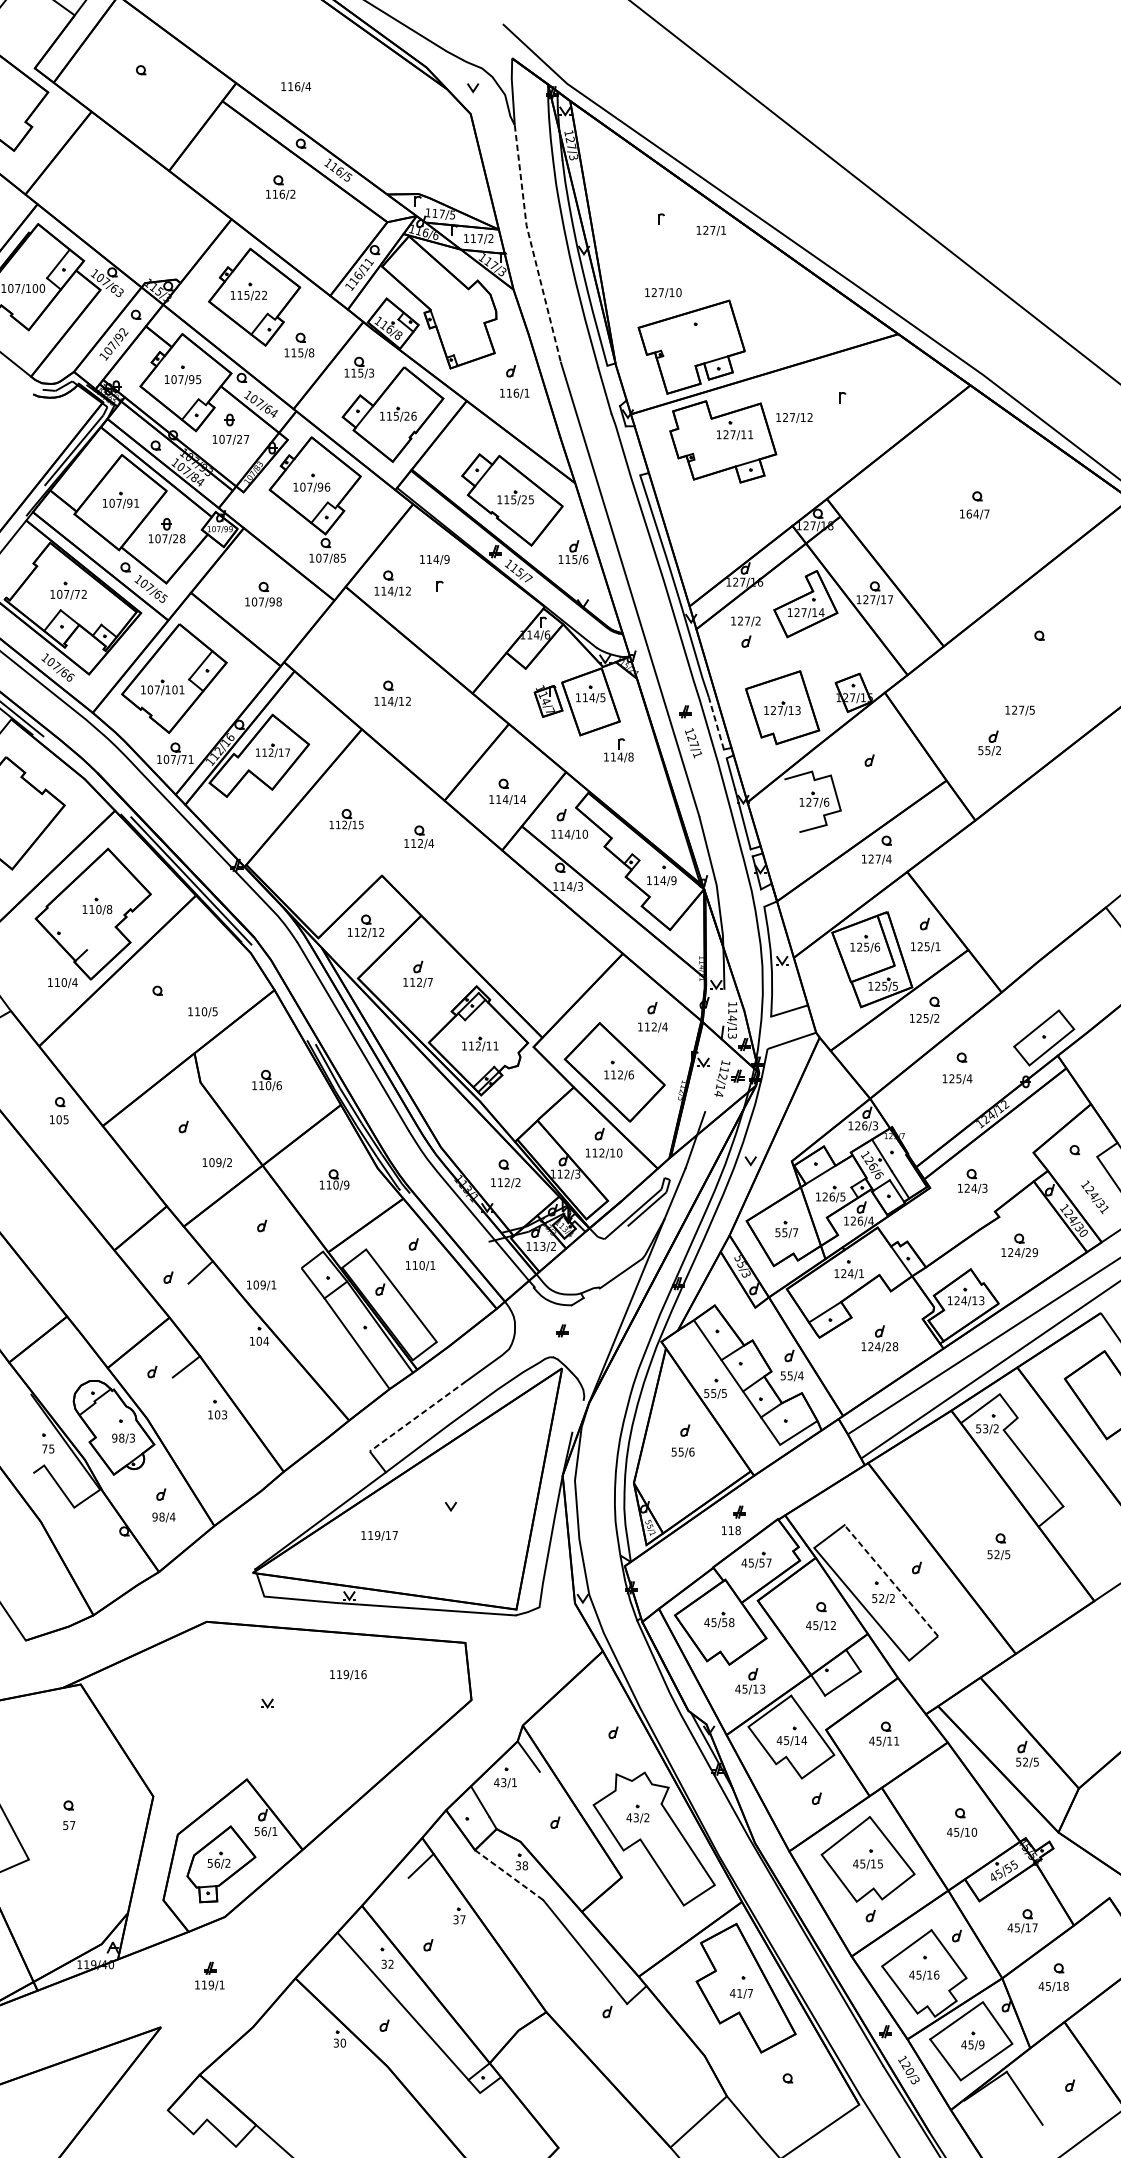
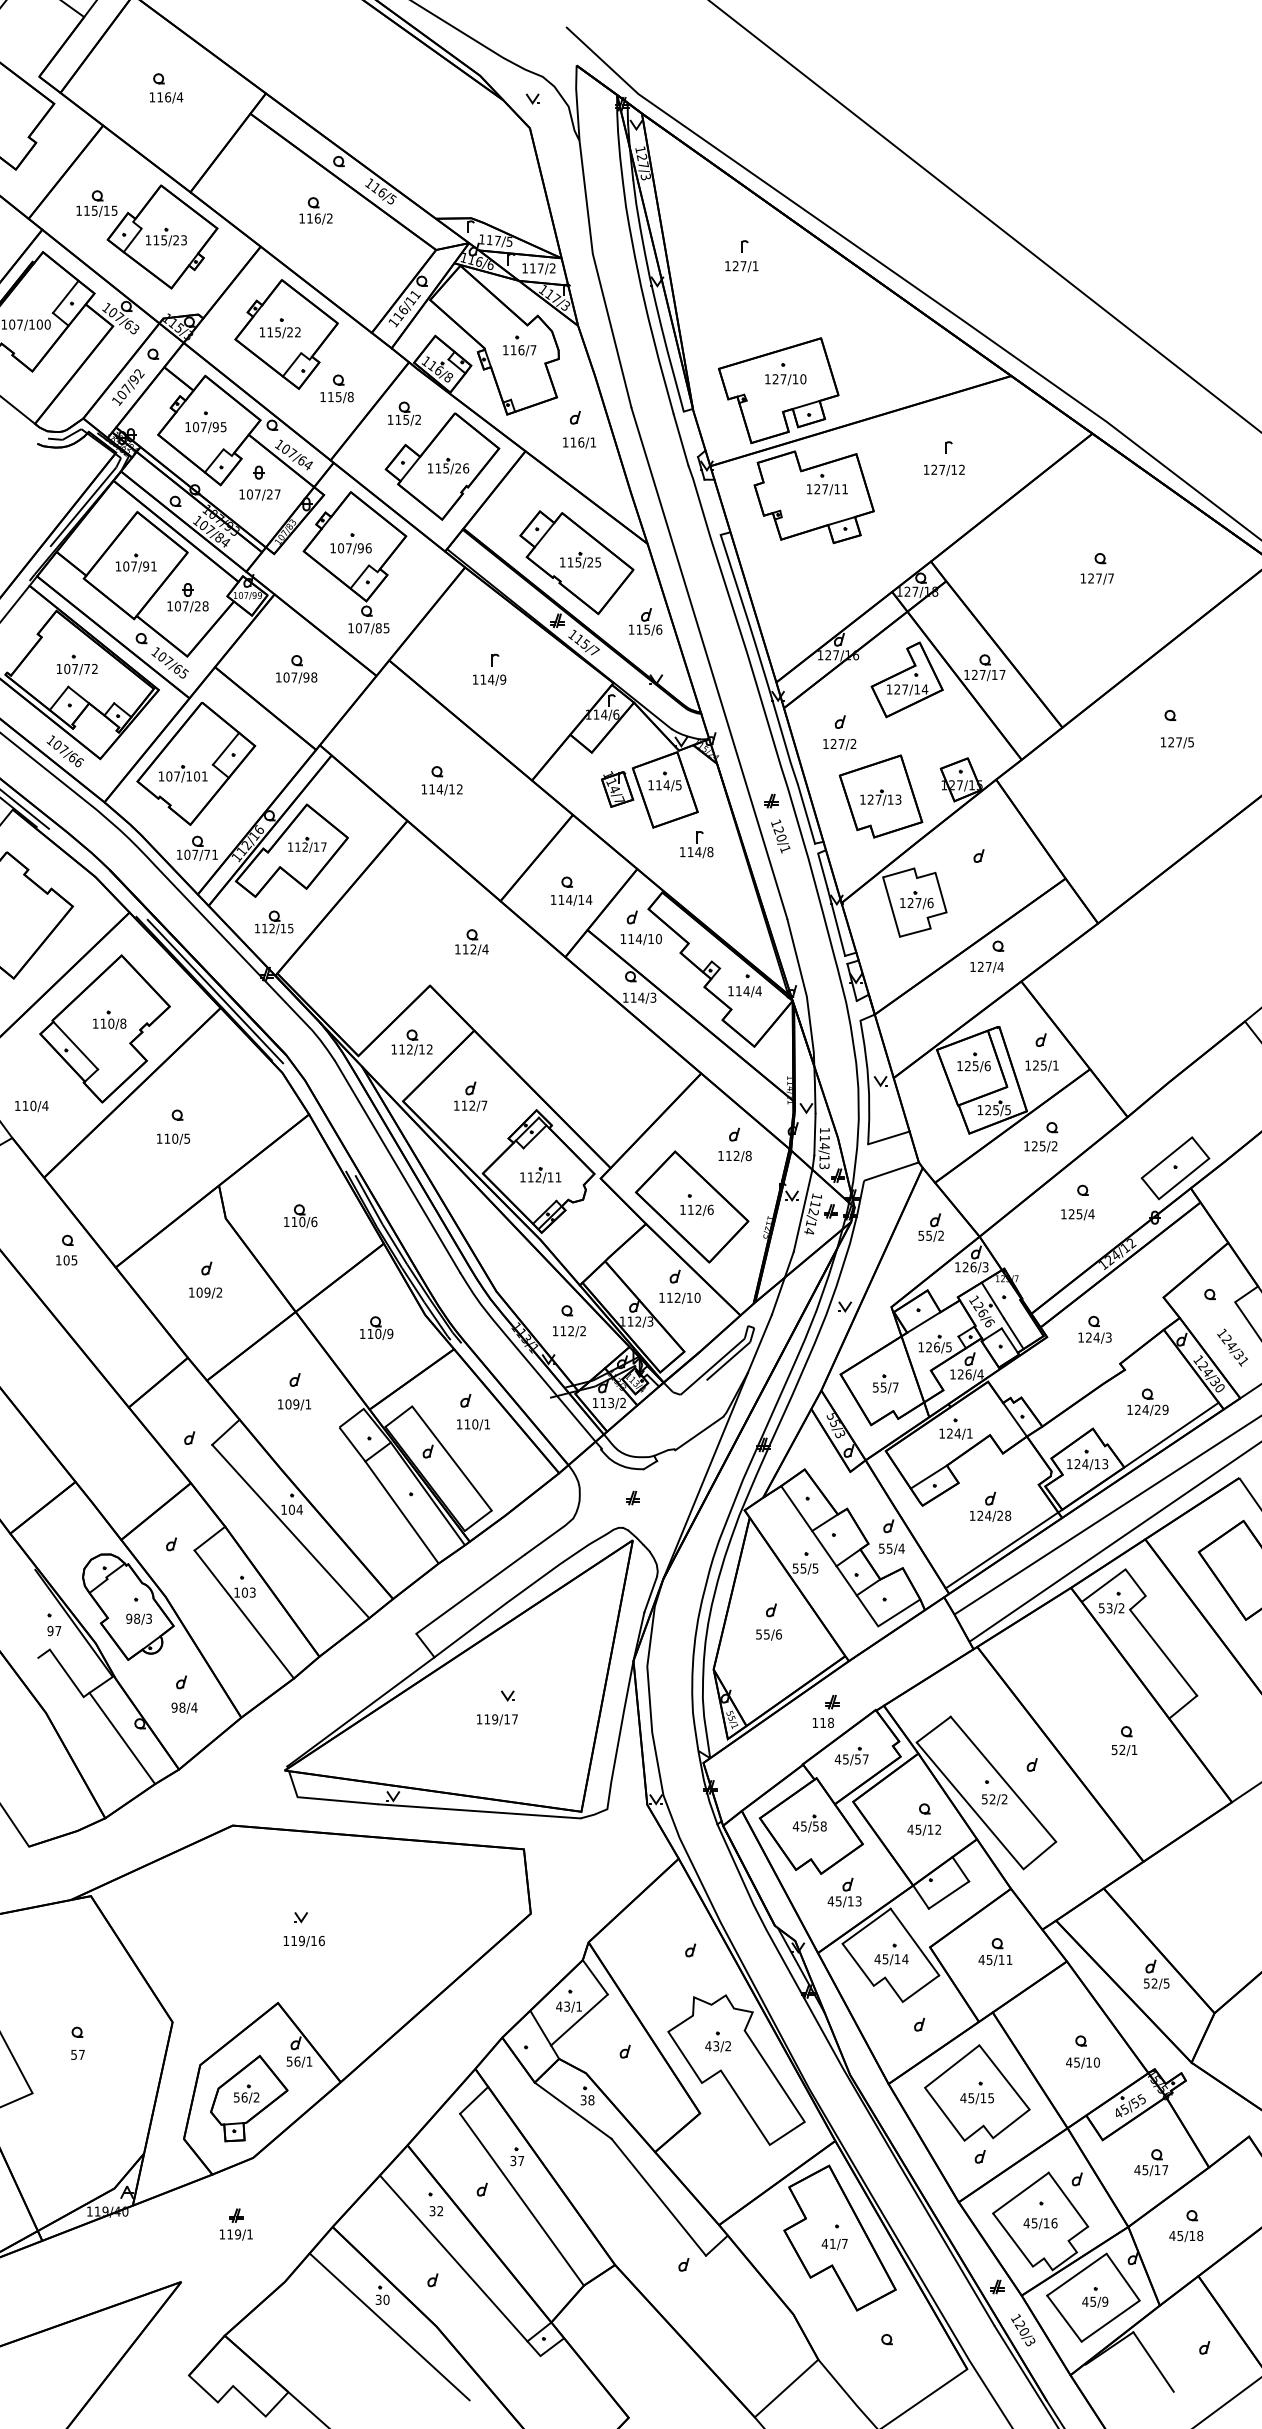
text: (296, 86) -> (166, 97), moved
part: (131, 210) -> (147, 236), added
text: (711, 230) -> (741, 266), moved
line: (531, 245) -> (598, 276), dashed -> solid
text: (663, 292) -> (785, 379), moved
part: (461, 307) -> (519, 345), added
text: (371, 372) -> (418, 419), 115/3 -> 115/2
text: (794, 417) -> (944, 469), moved
text: (973, 514) -> (1095, 578), 164/7 -> 127/7
text: (434, 559) -> (489, 679), moved
part: (392, 583) -> (441, 656), removed
text: (745, 621) -> (839, 744), moved
text: (1020, 710) -> (1177, 742), moved
line: (716, 723) -> (806, 814), dashed -> solid
part: (989, 743) -> (930, 1227), moved
text: (694, 744) -> (781, 837), 127/1 -> 120/1
line: (791, 805) -> (891, 906), added
part: (346, 819) -> (274, 922), moved
text: (673, 880) -> (758, 991), 114/9 -> 114/4
line: (67, 928) -> (75, 1045), added
text: (62, 983) -> (31, 1106), moved
line: (723, 1007) -> (814, 1134), added
text: (202, 1011) -> (173, 1138), moved
text: (664, 1026) -> (748, 1155), 112/4 -> 112/8
line: (712, 1075) -> (802, 1210), added
text: (217, 1162) -> (205, 1292), moved
line: (1040, 1274) -> (1171, 1434), added
text: (261, 1285) -> (294, 1404), moved
line: (258, 1360) -> (290, 1531), added
line: (889, 1377) -> (1001, 1550), added
line: (417, 1416) -> (470, 1594), dashed -> solid
line: (577, 1416) -> (650, 1594), added
line: (216, 1434) -> (243, 1614), added
text: (48, 1448) -> (54, 1630), 75 -> 97
text: (379, 1535) -> (497, 1719), moved
line: (108, 1544) -> (122, 1738), added
text: (1007, 1555) -> (1134, 1750), 52/5 -> 52/1
line: (891, 1580) -> (1003, 1779), dashed -> solid
text: (347, 1675) -> (303, 1941), moved
line: (514, 1794) -> (579, 2019), added
line: (509, 1874) -> (573, 2110), dashed -> solid
line: (463, 1953) -> (521, 2199), added
line: (345, 2066) -> (389, 2326), added

